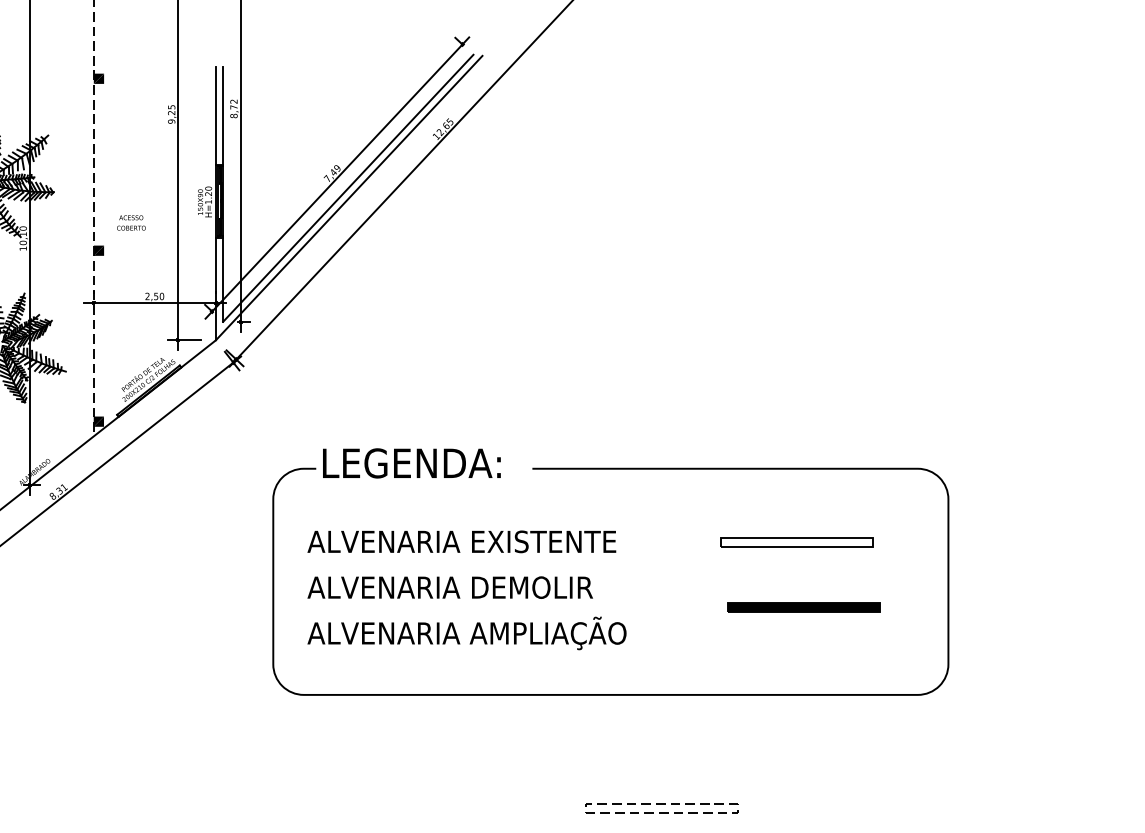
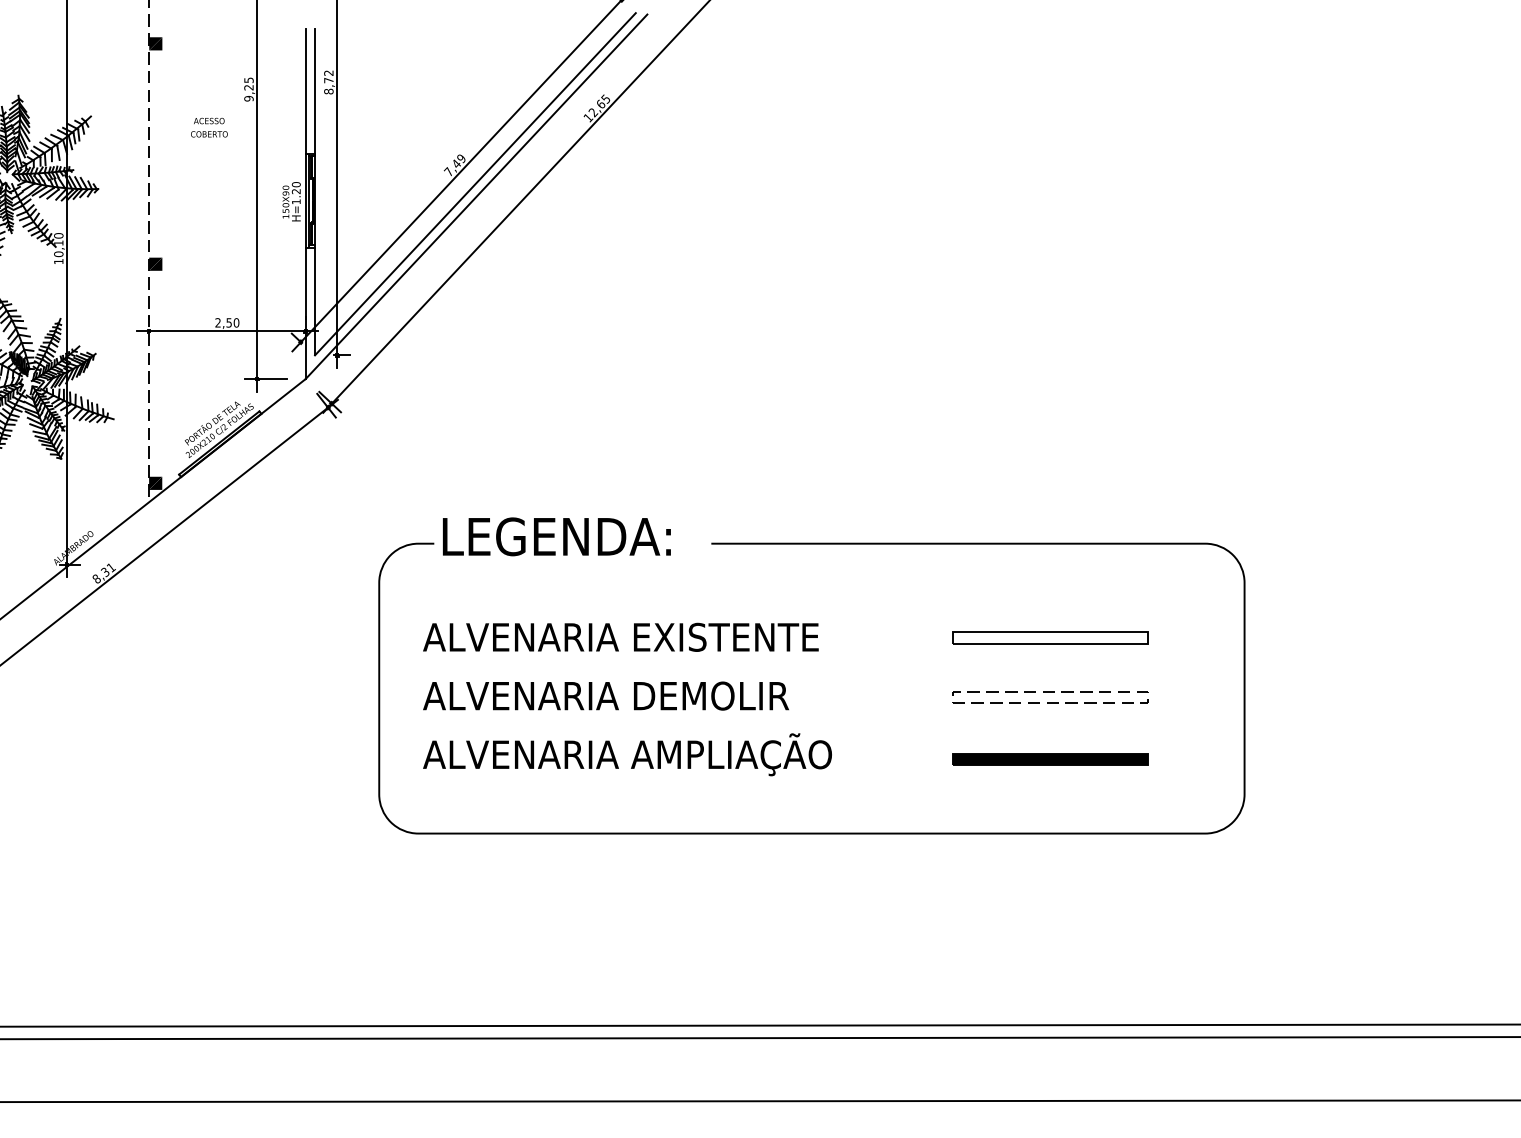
text: (131, 222) -> (209, 127), moved
part: (804, 607) -> (1050, 759), moved
part: (662, 808) -> (1050, 697), moved

